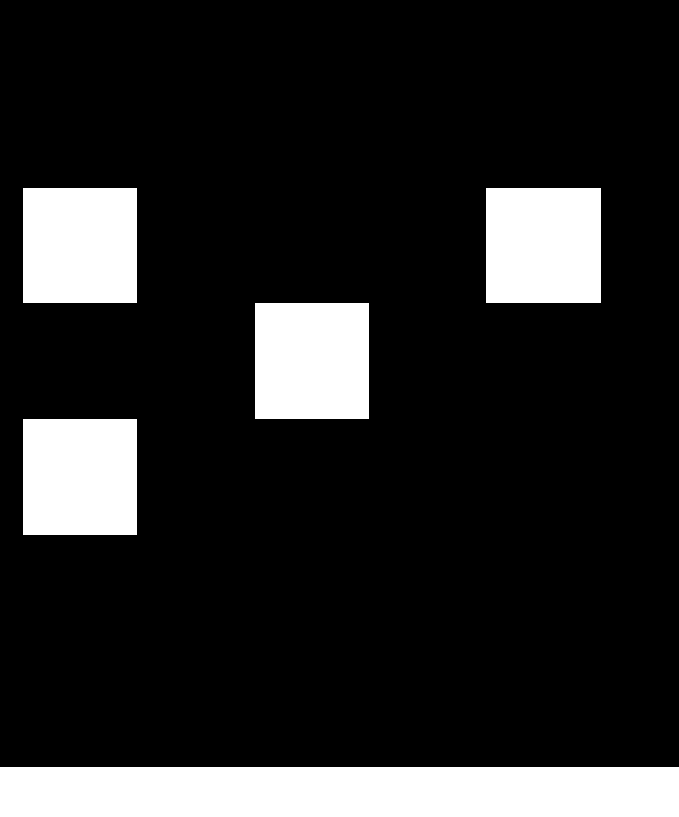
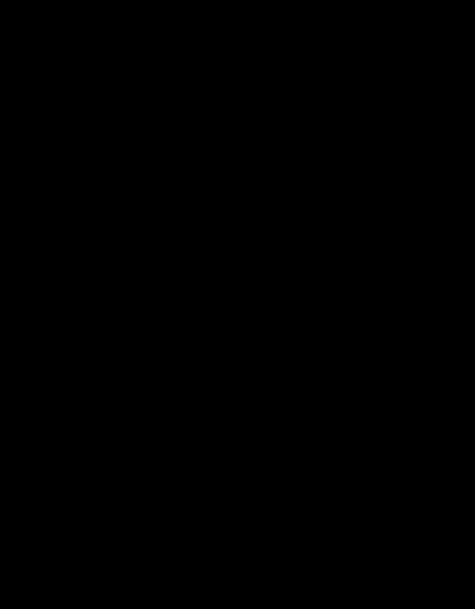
fill: (78, 244) -> (49, 265), added
fill: (542, 244) -> (354, 265), added
fill: (311, 360) -> (202, 341), added
fill: (78, 477) -> (49, 418), added

